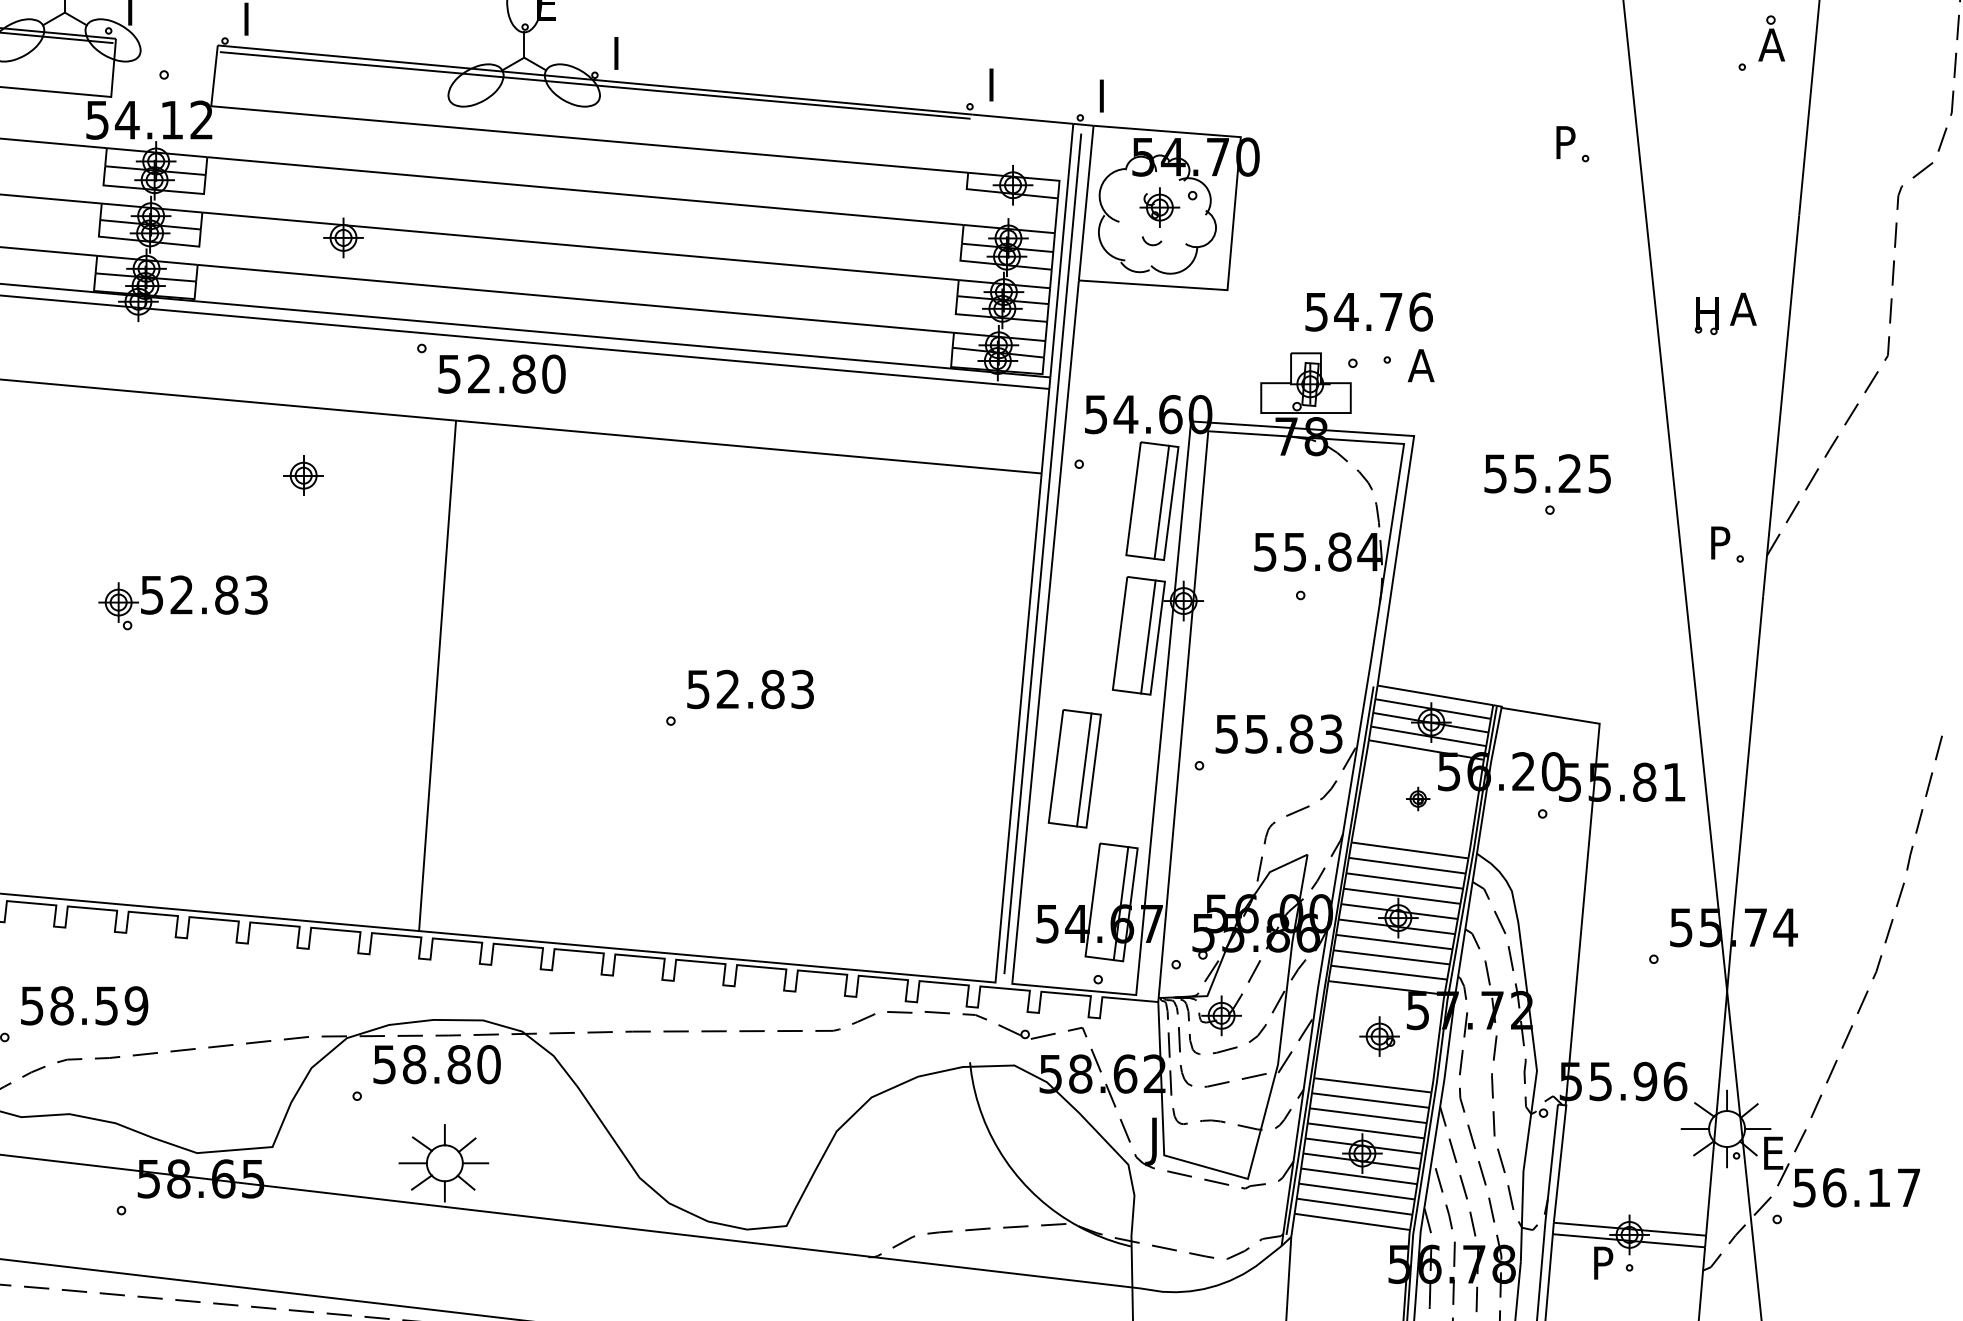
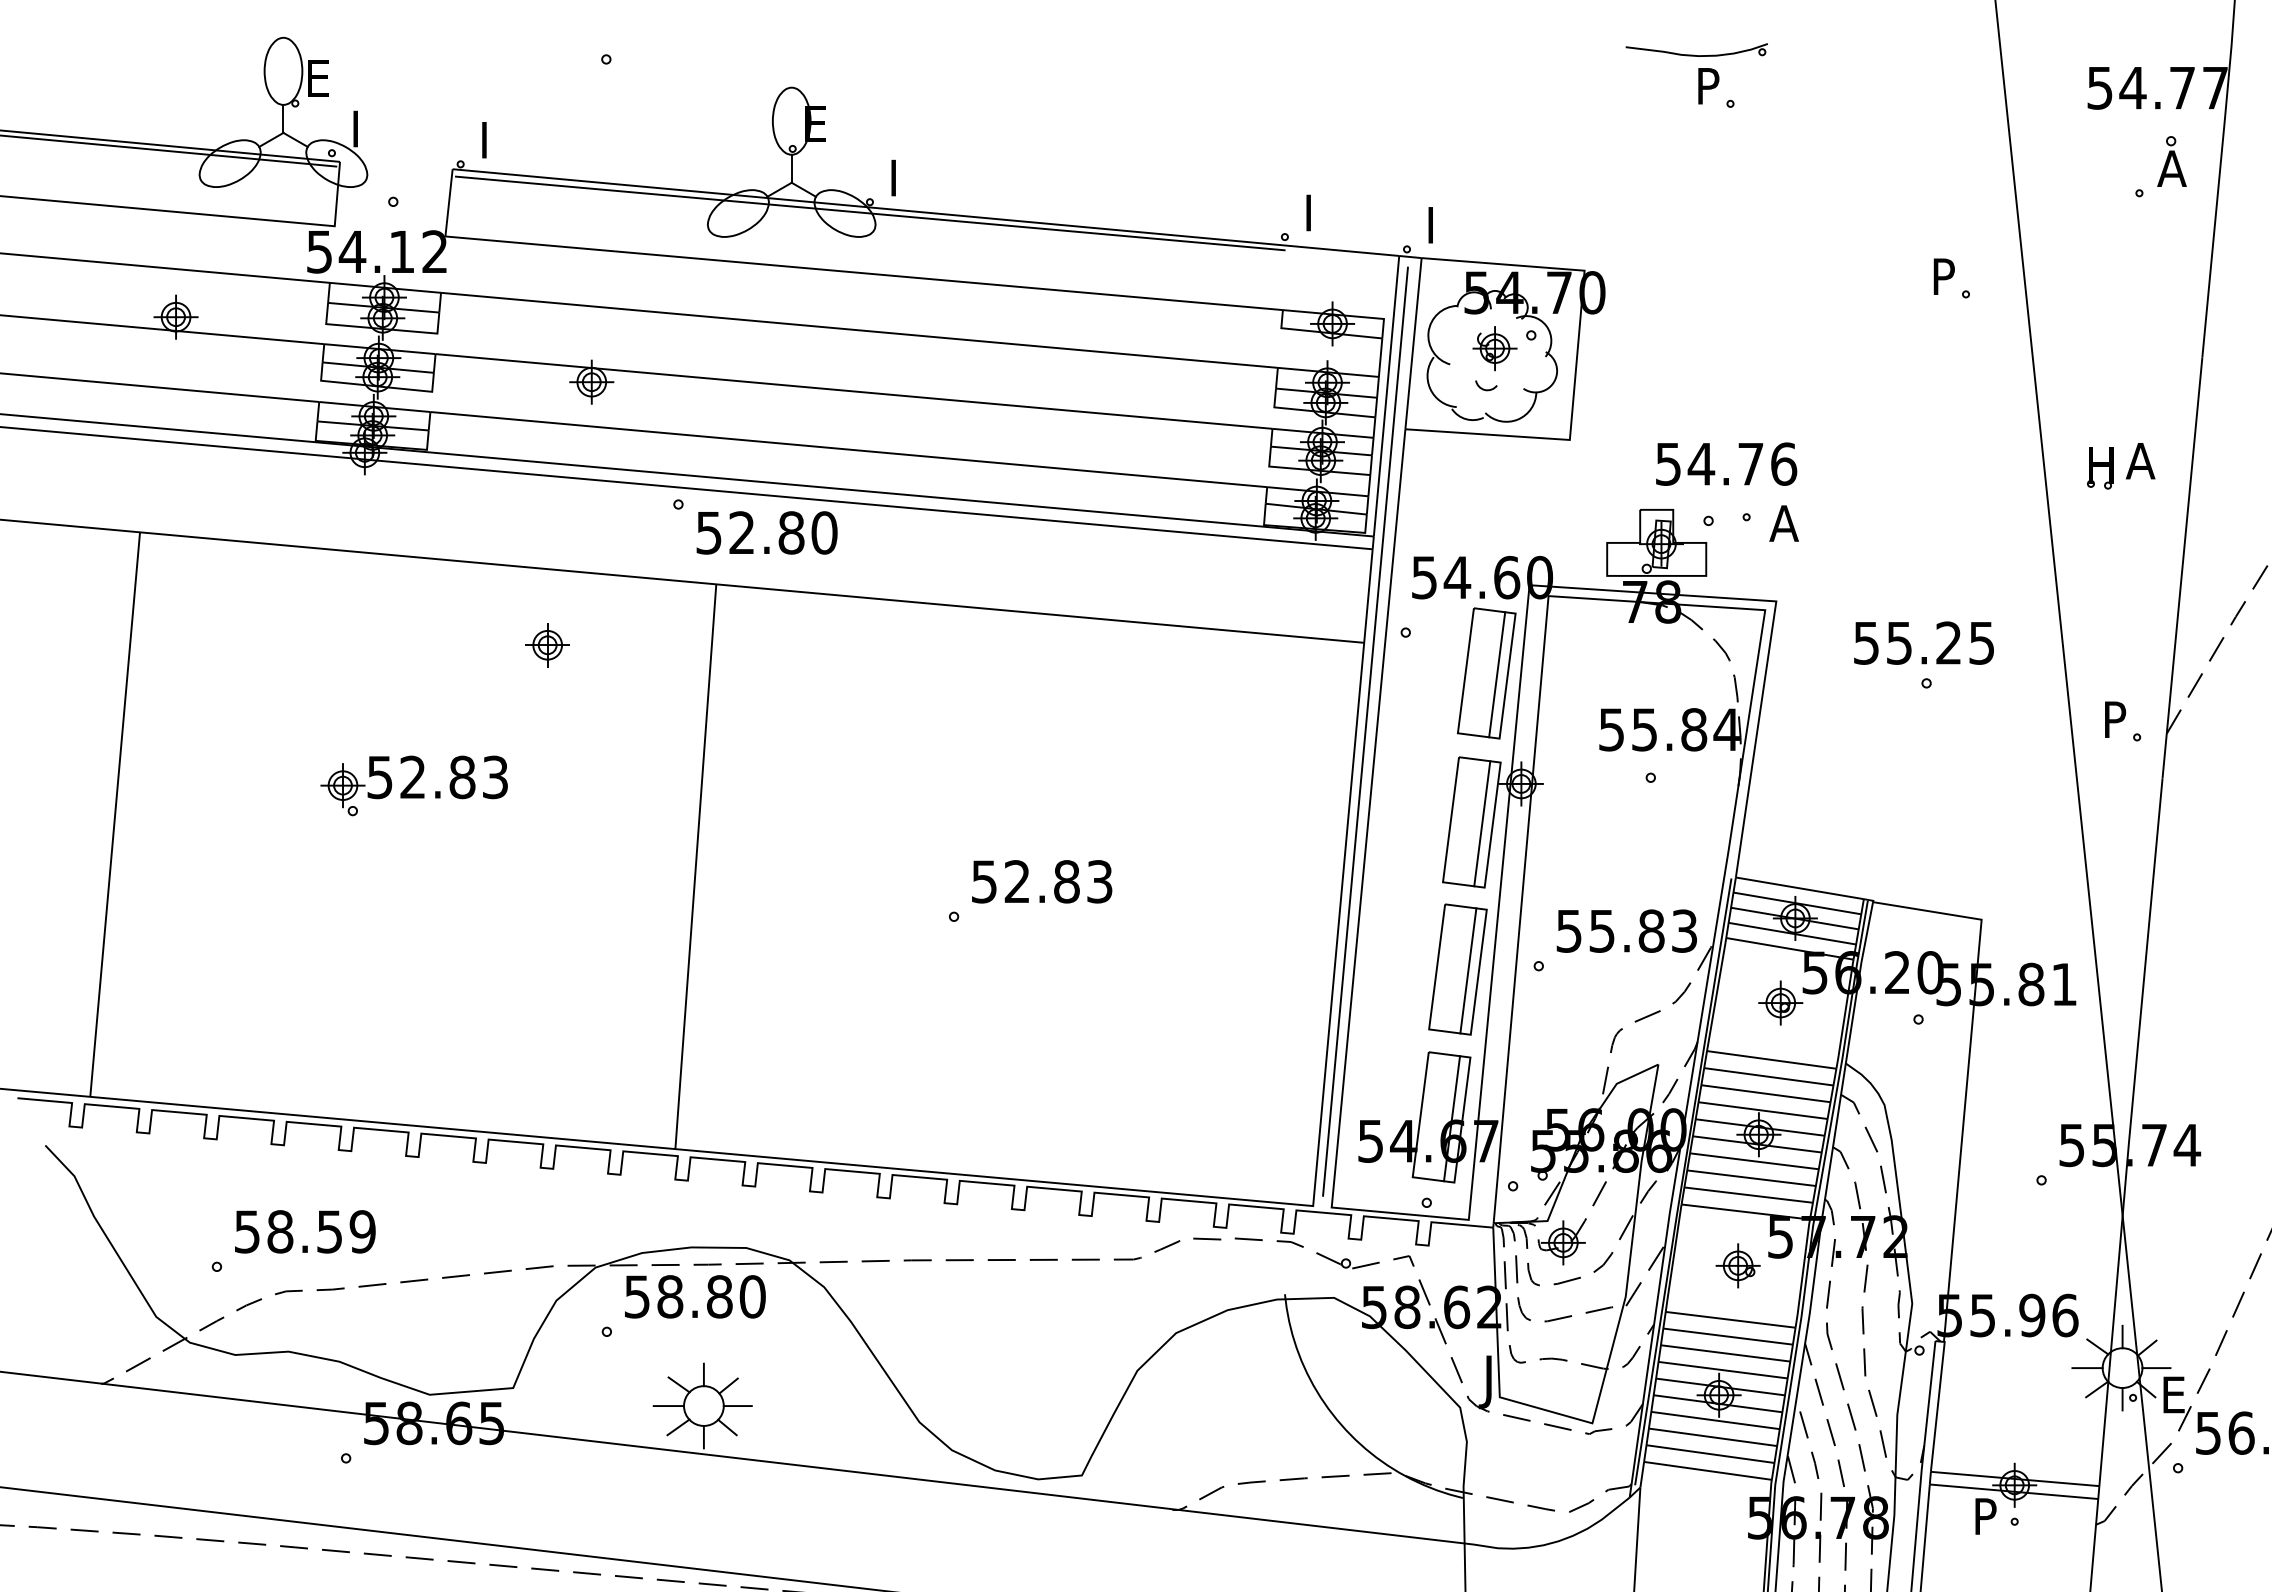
part: (1074, 768) -> (1457, 969), moved
part: (1417, 798) -> (1780, 1002), size x1.67

